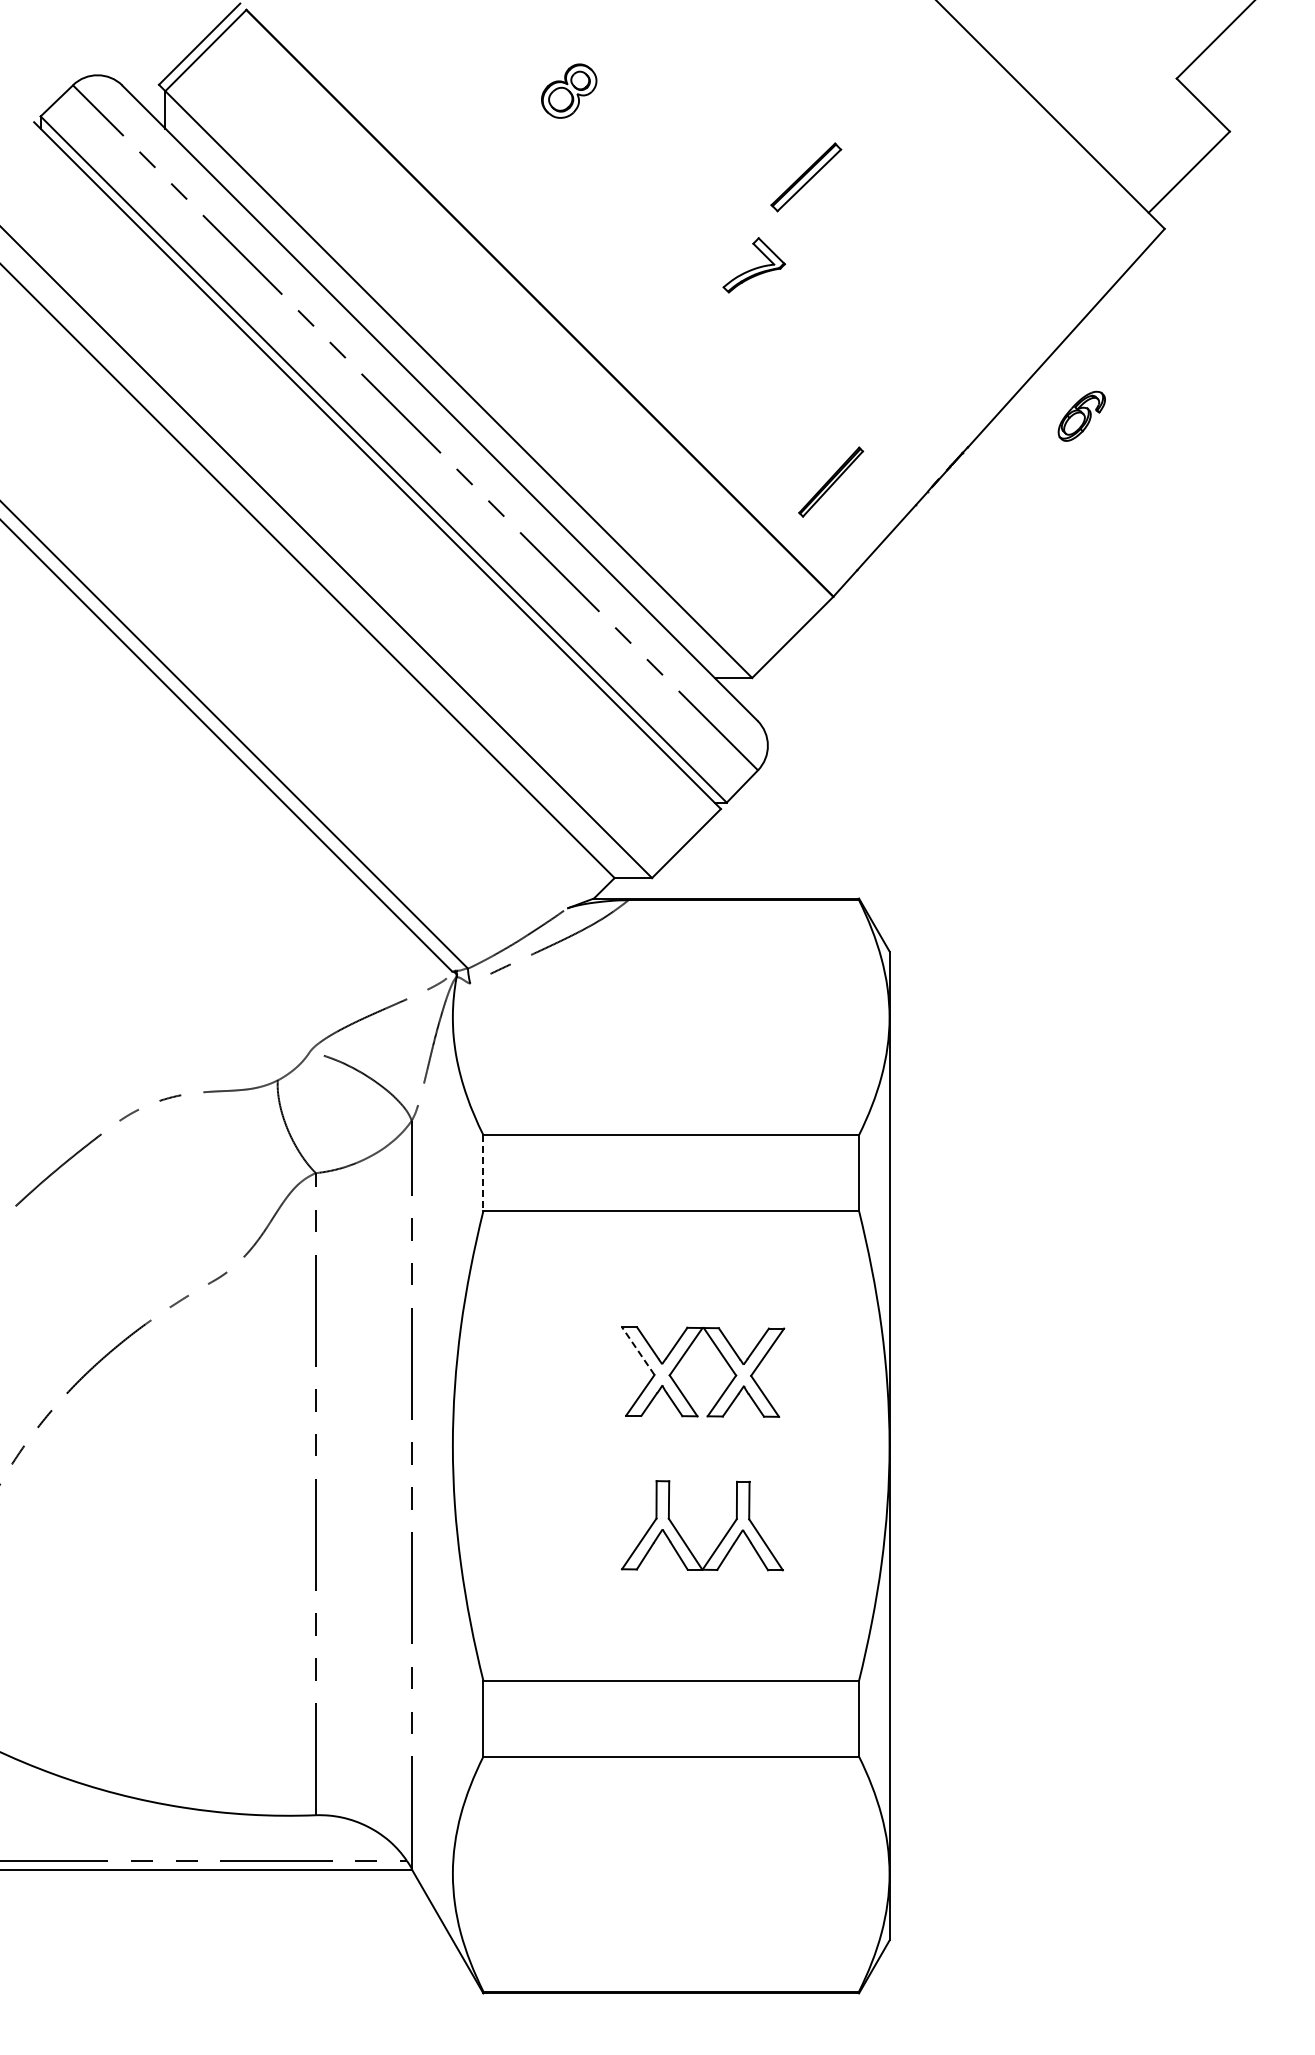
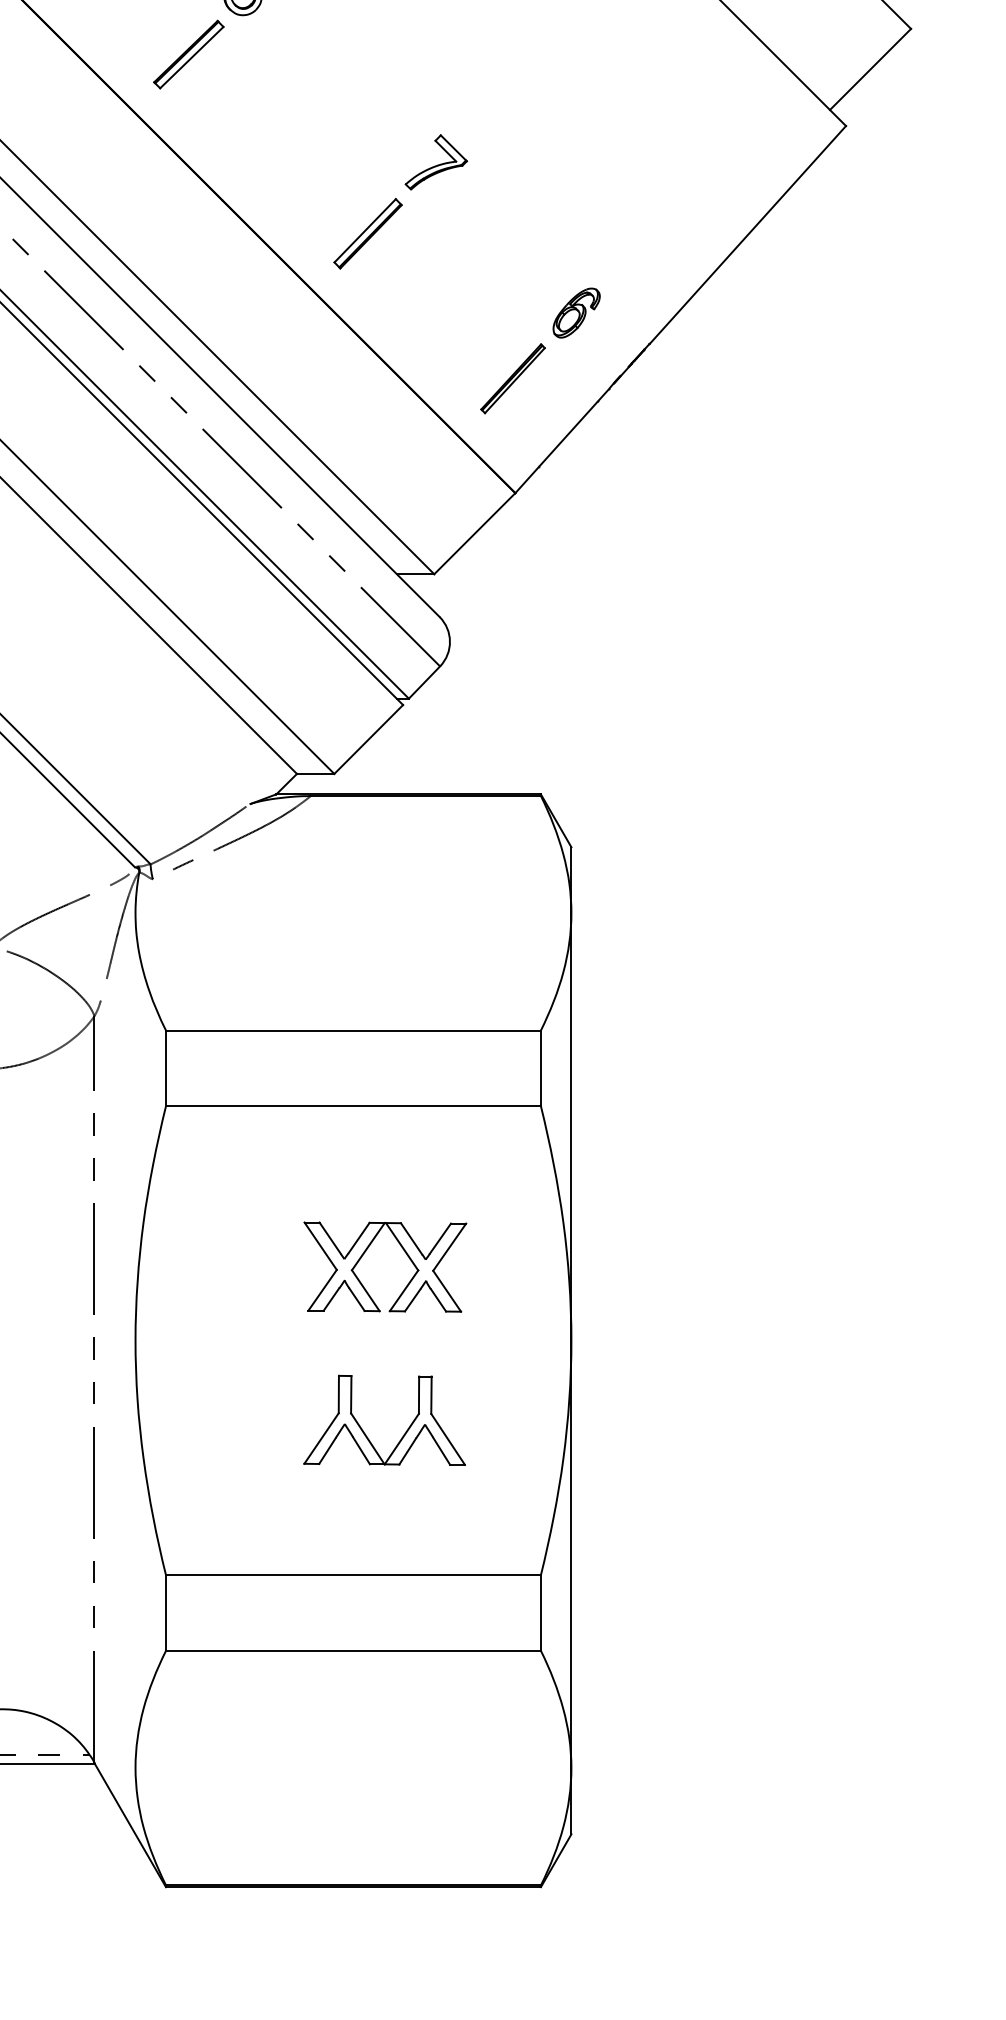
part: (806, 177) -> (189, 54), moved
part: (685, 336) -> (367, 233), added
part: (1081, 415) -> (576, 312), moved
line: (483, 1173) -> (166, 1068), dashed -> solid
line: (638, 1351) -> (320, 1246), dashed -> solid

